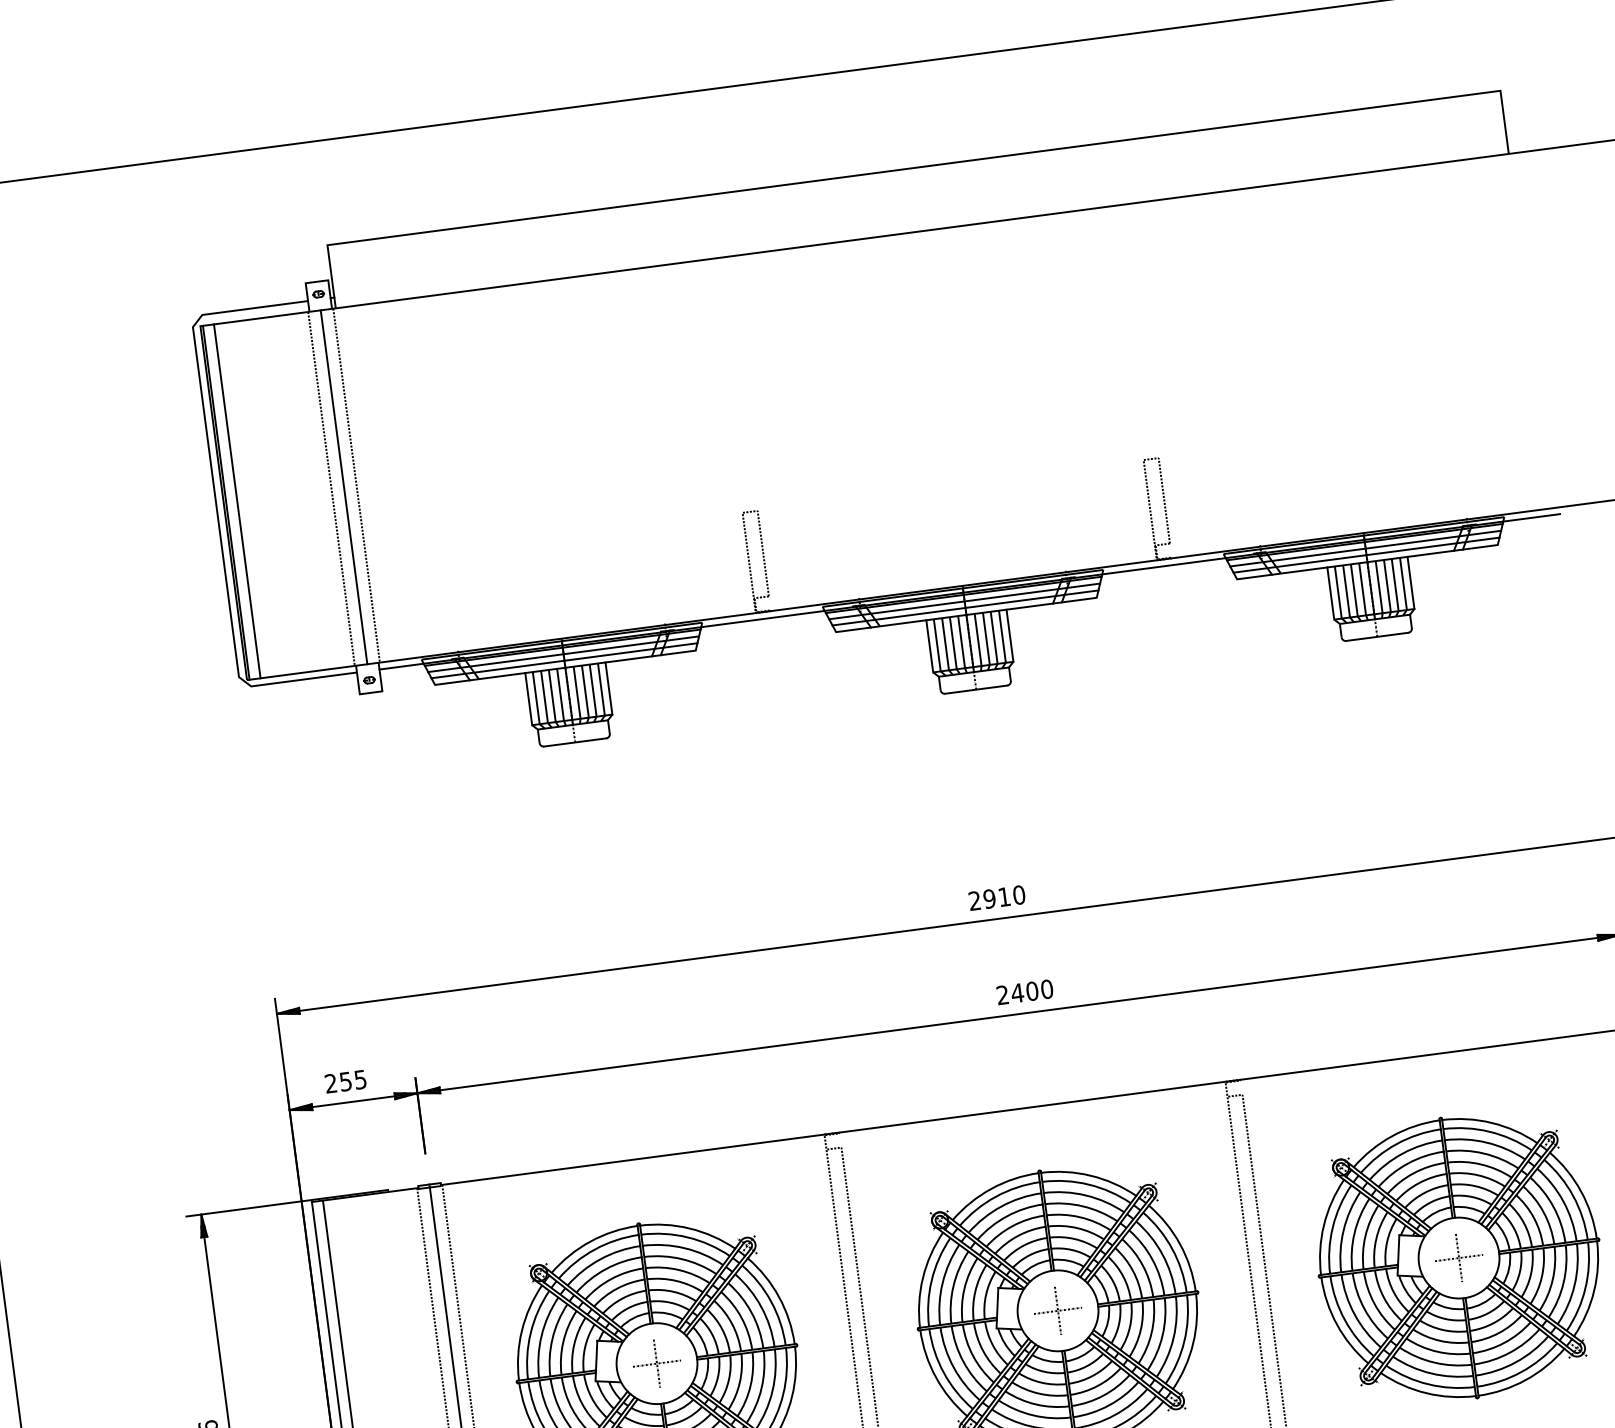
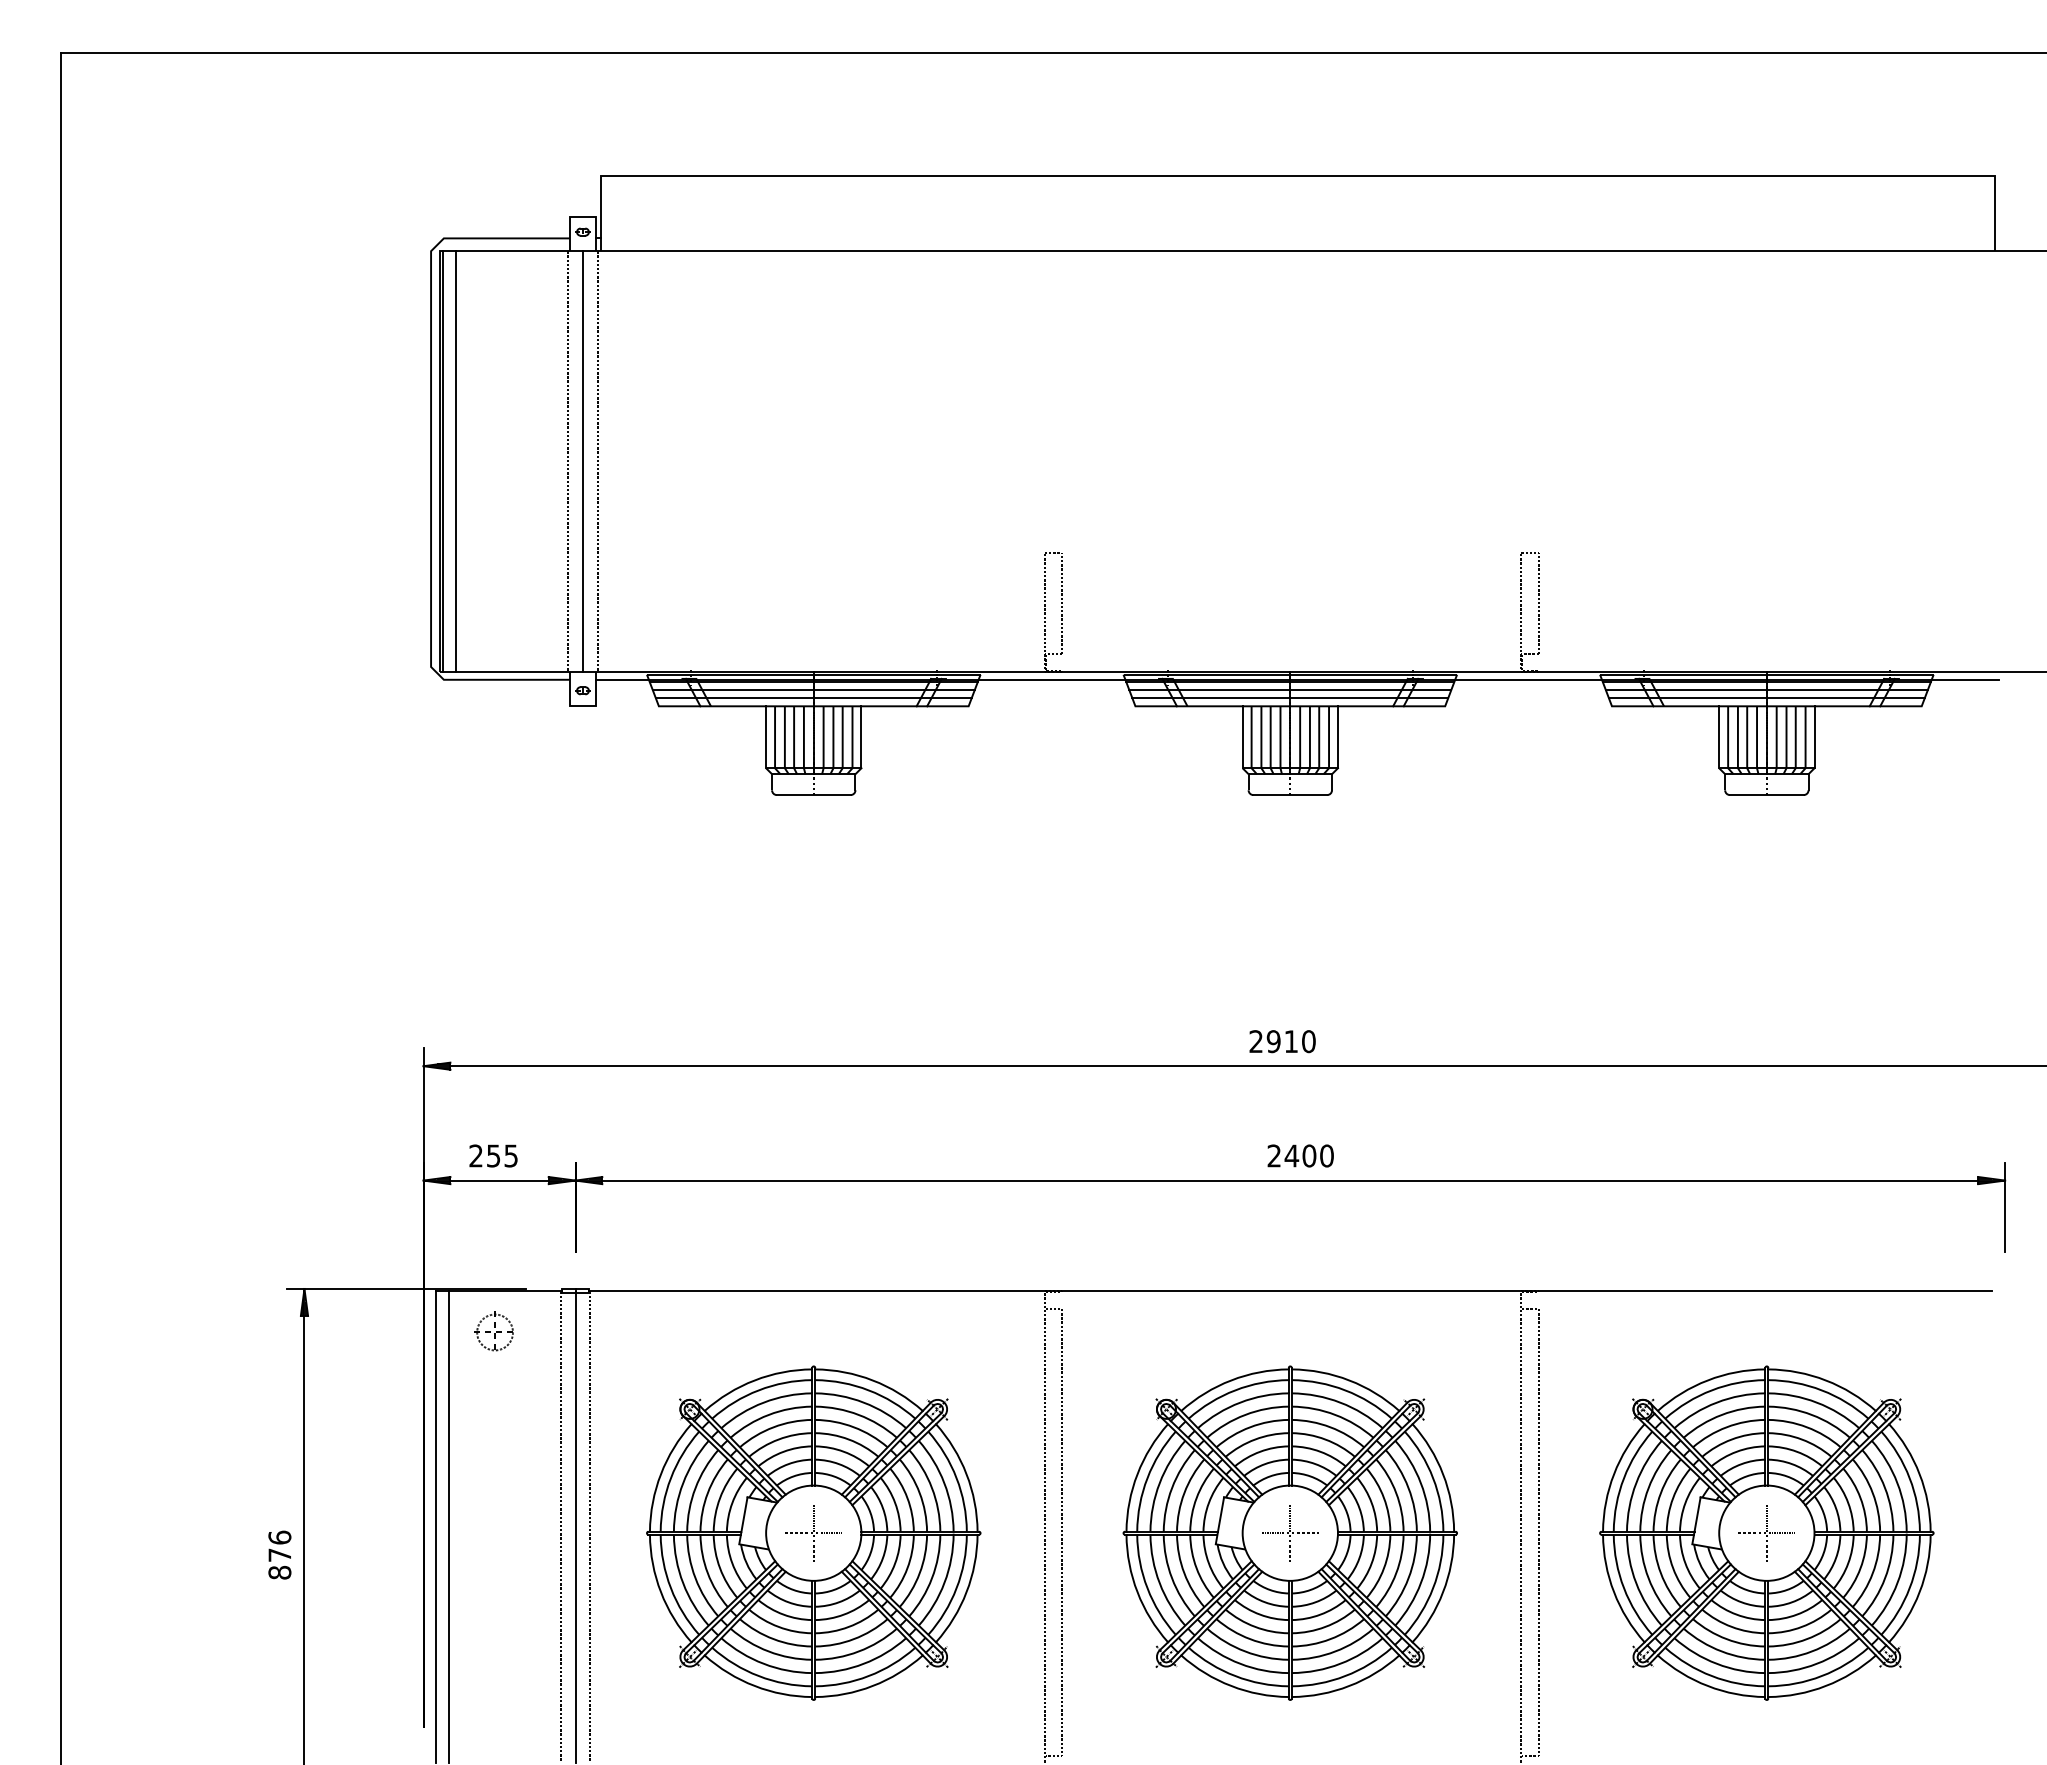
part: (365, 1229) -> (493, 1331), added

